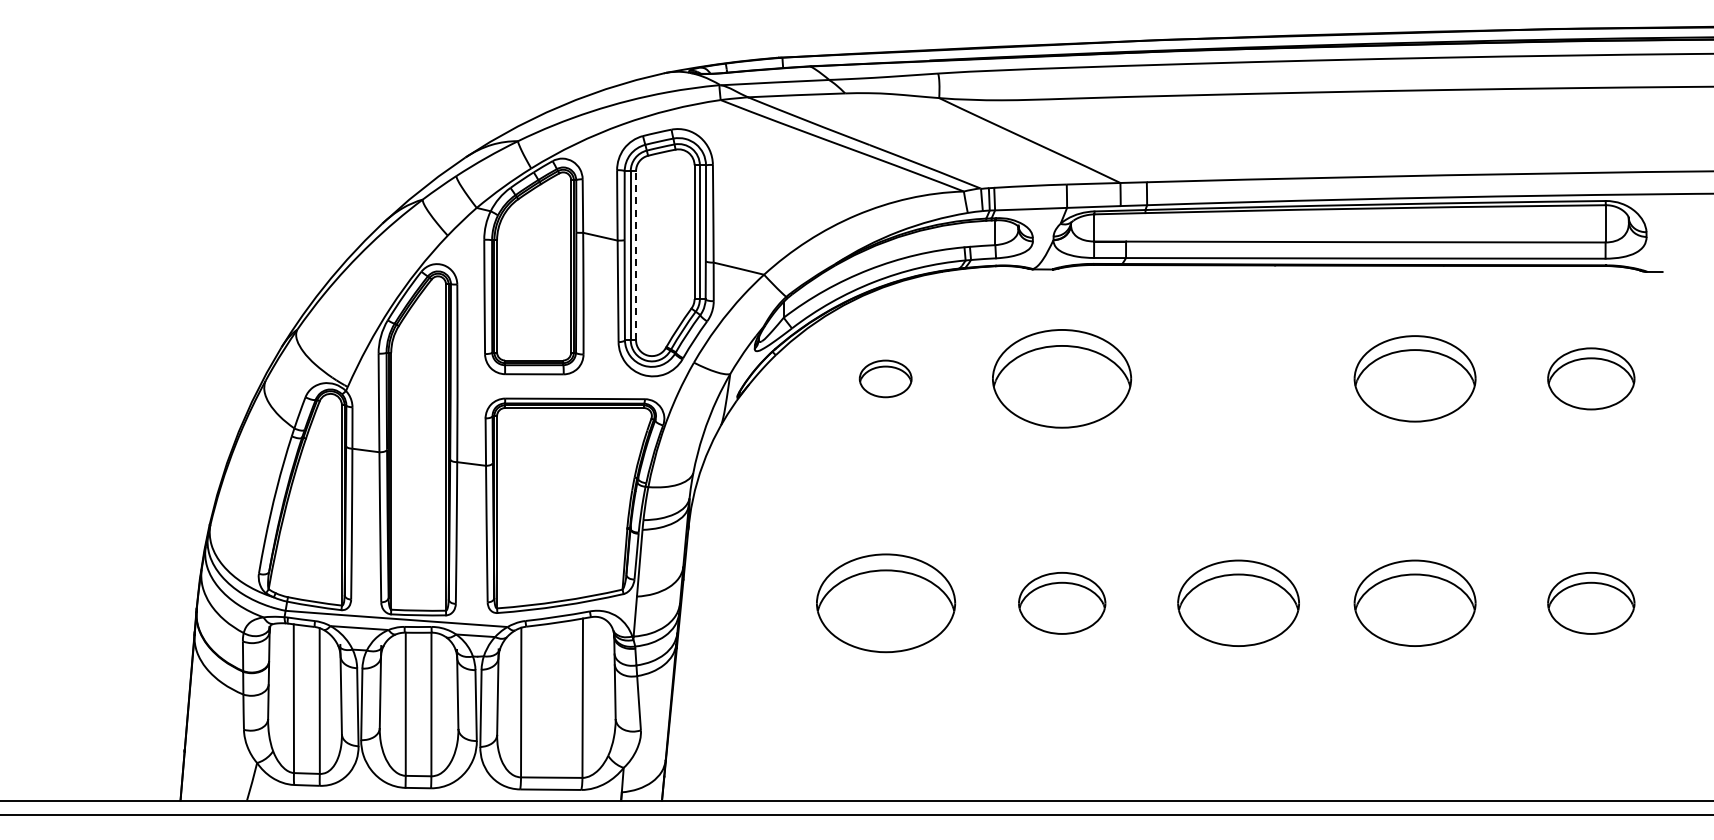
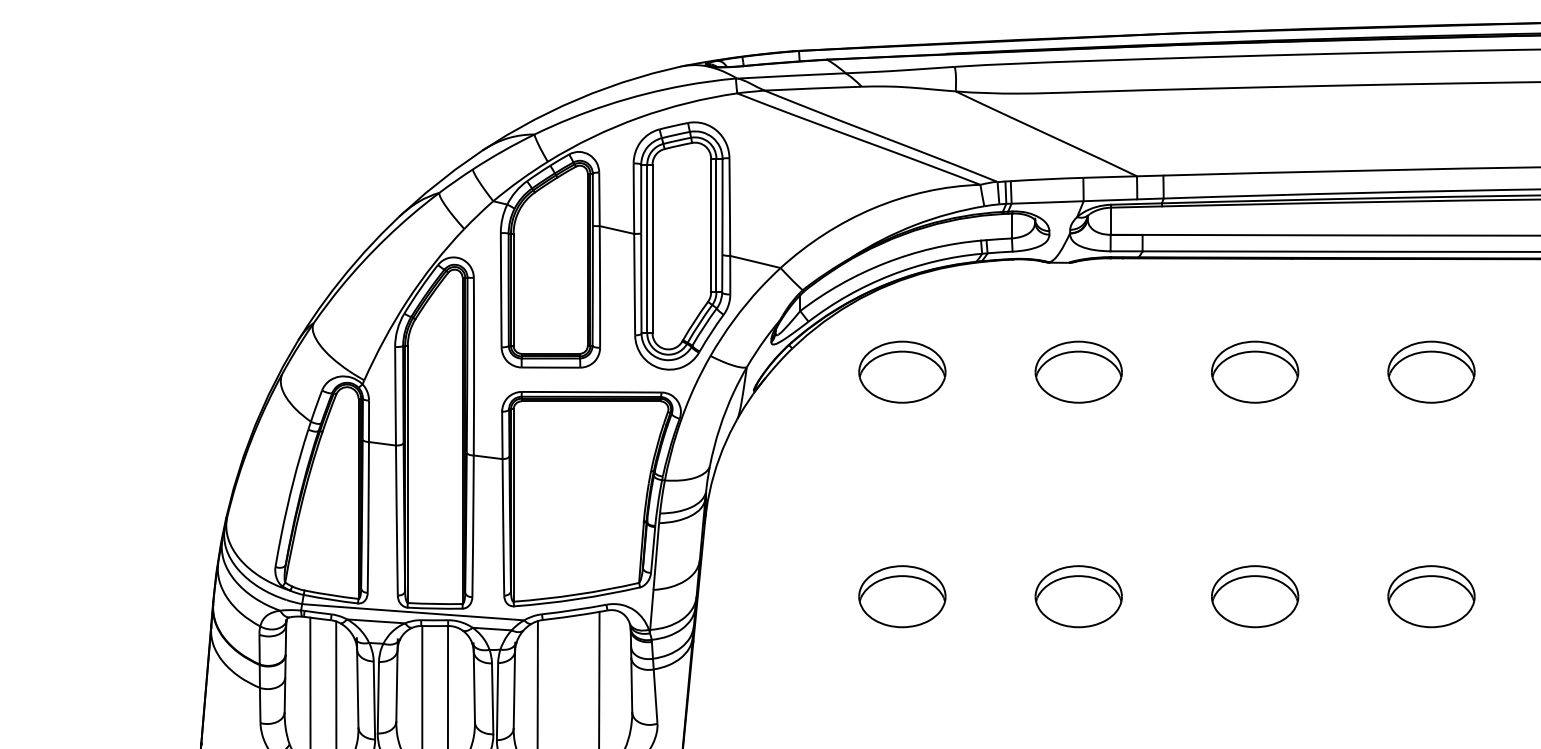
line: (636, 255) -> (653, 248), dashed -> solid
part: (885, 378) -> (902, 371), size x1.67
part: (1062, 378) -> (1079, 371), size x0.62
part: (1238, 378) -> (1255, 371), added
part: (1414, 378) -> (1431, 371), size x0.71
part: (885, 603) -> (902, 596), size x0.62
part: (1238, 603) -> (1255, 596), size x0.71
part: (1414, 603) -> (1431, 596), size x0.71

